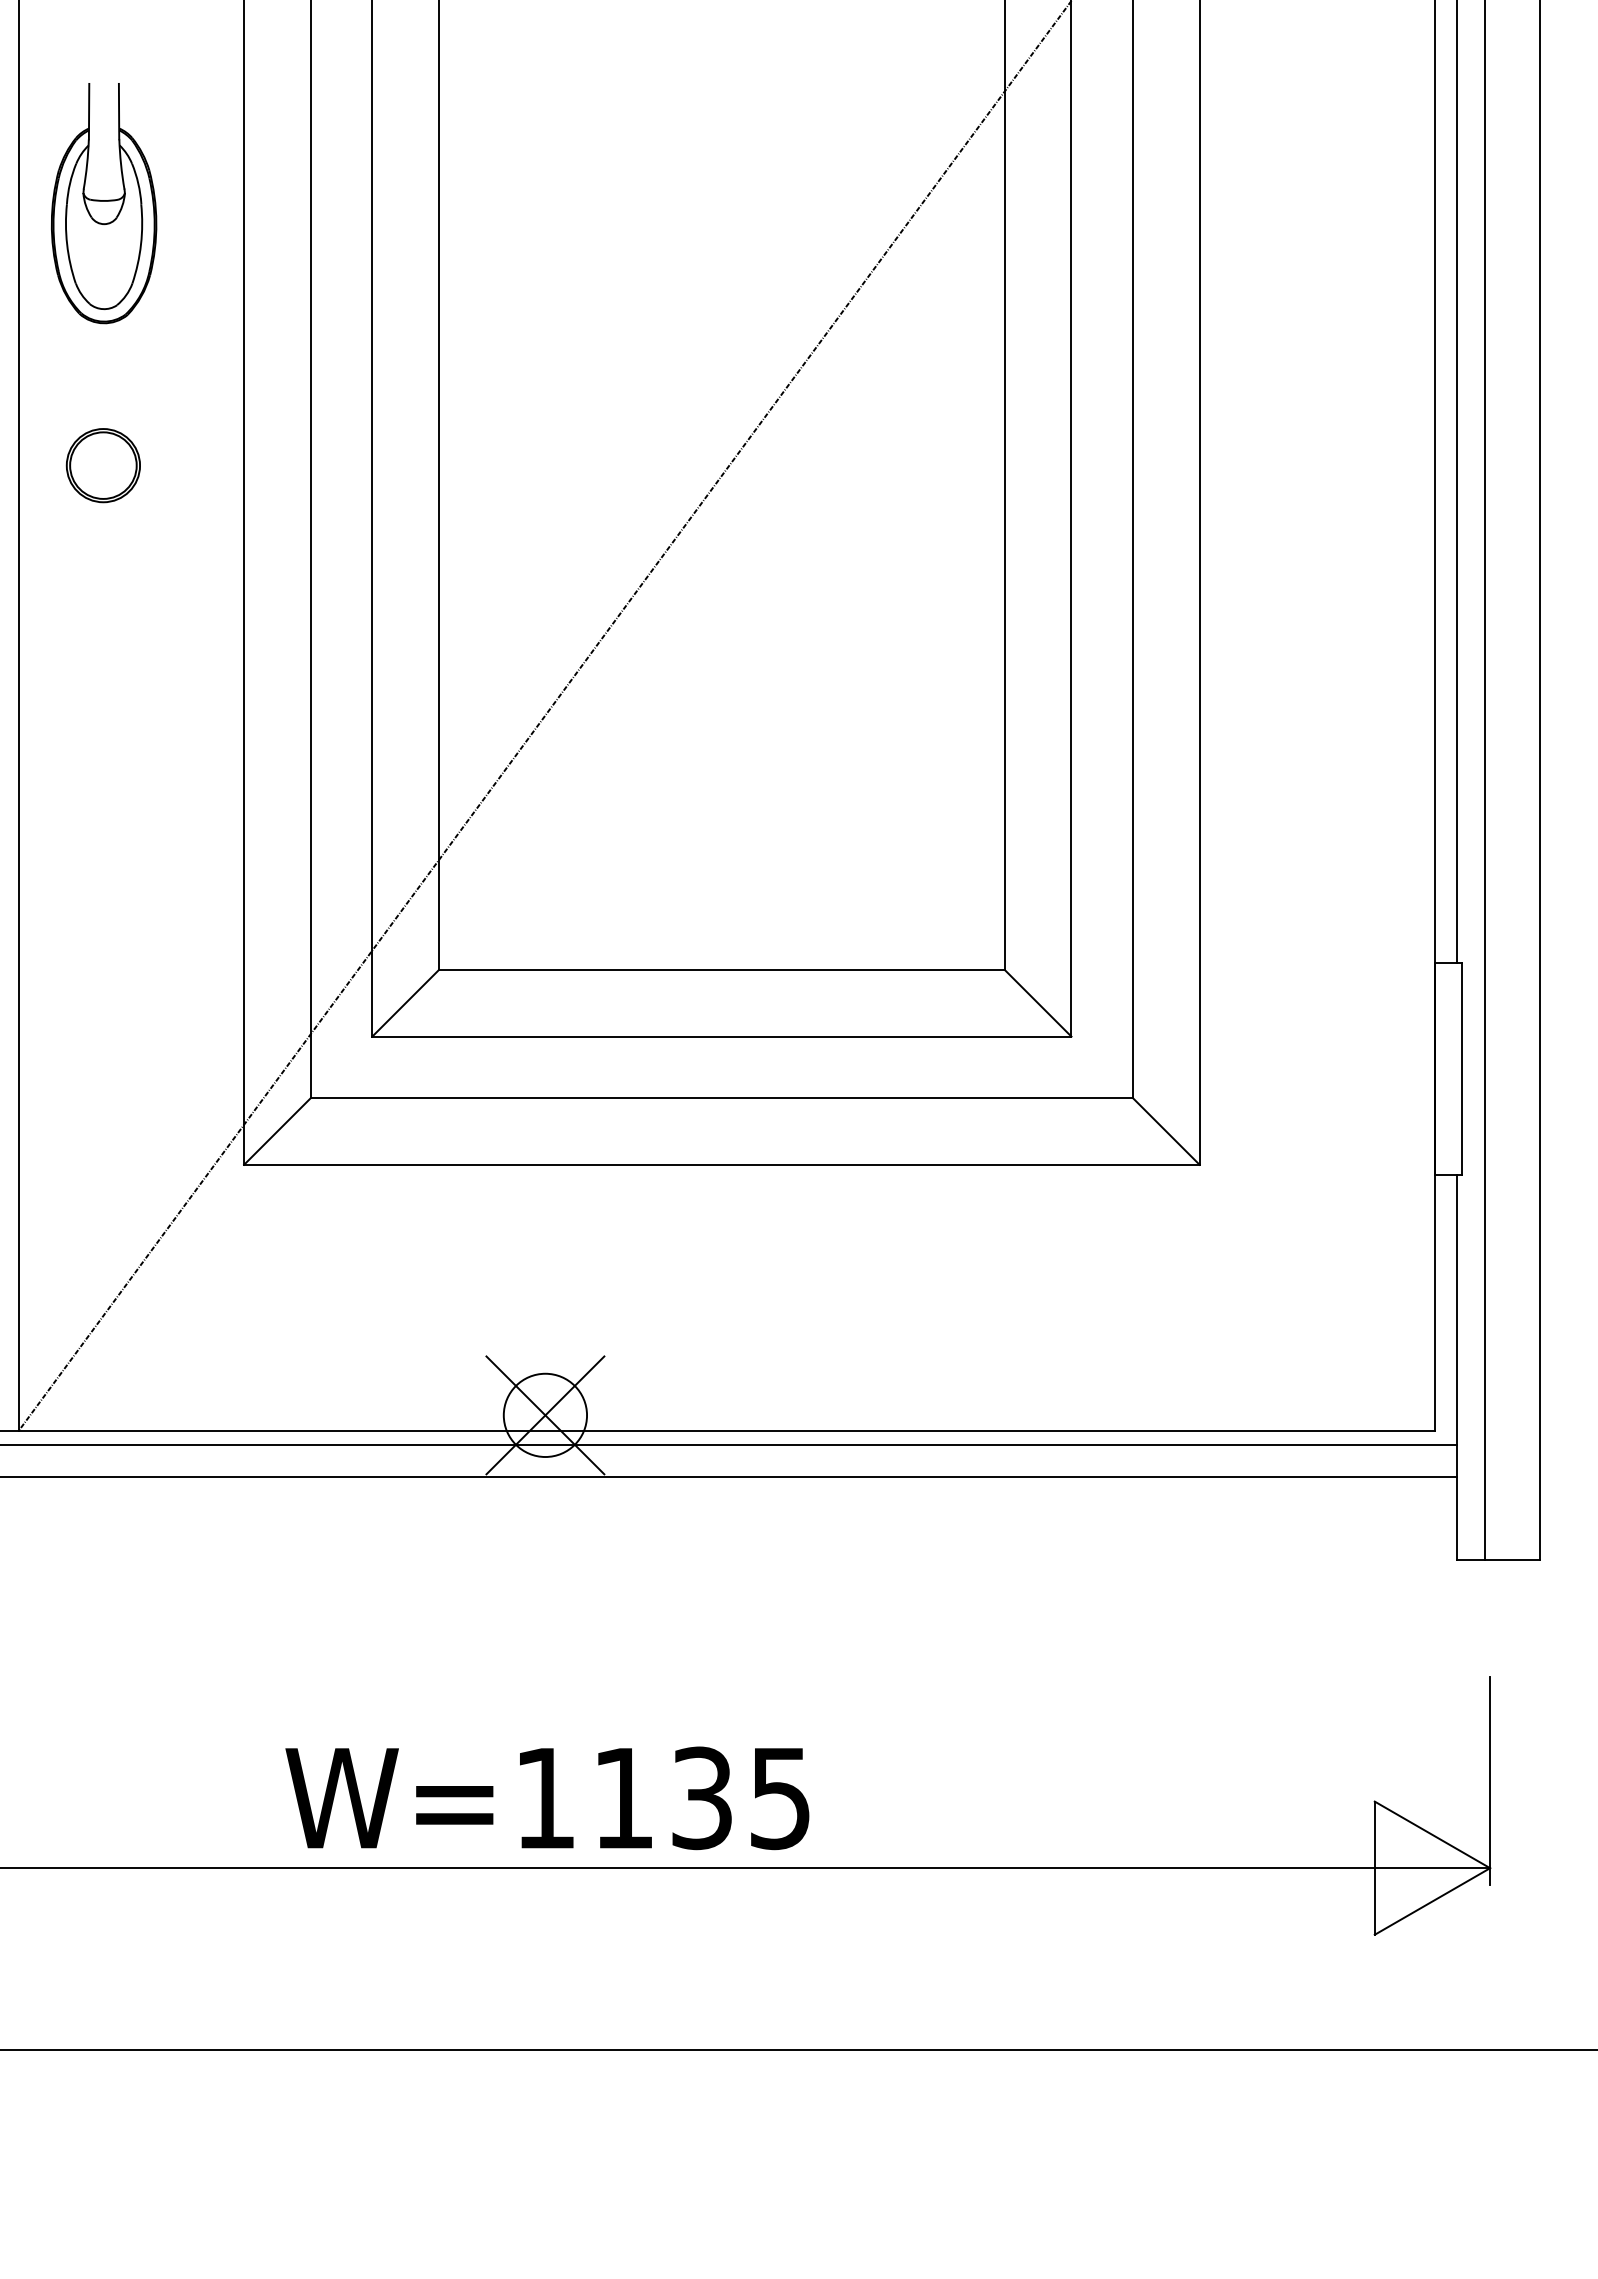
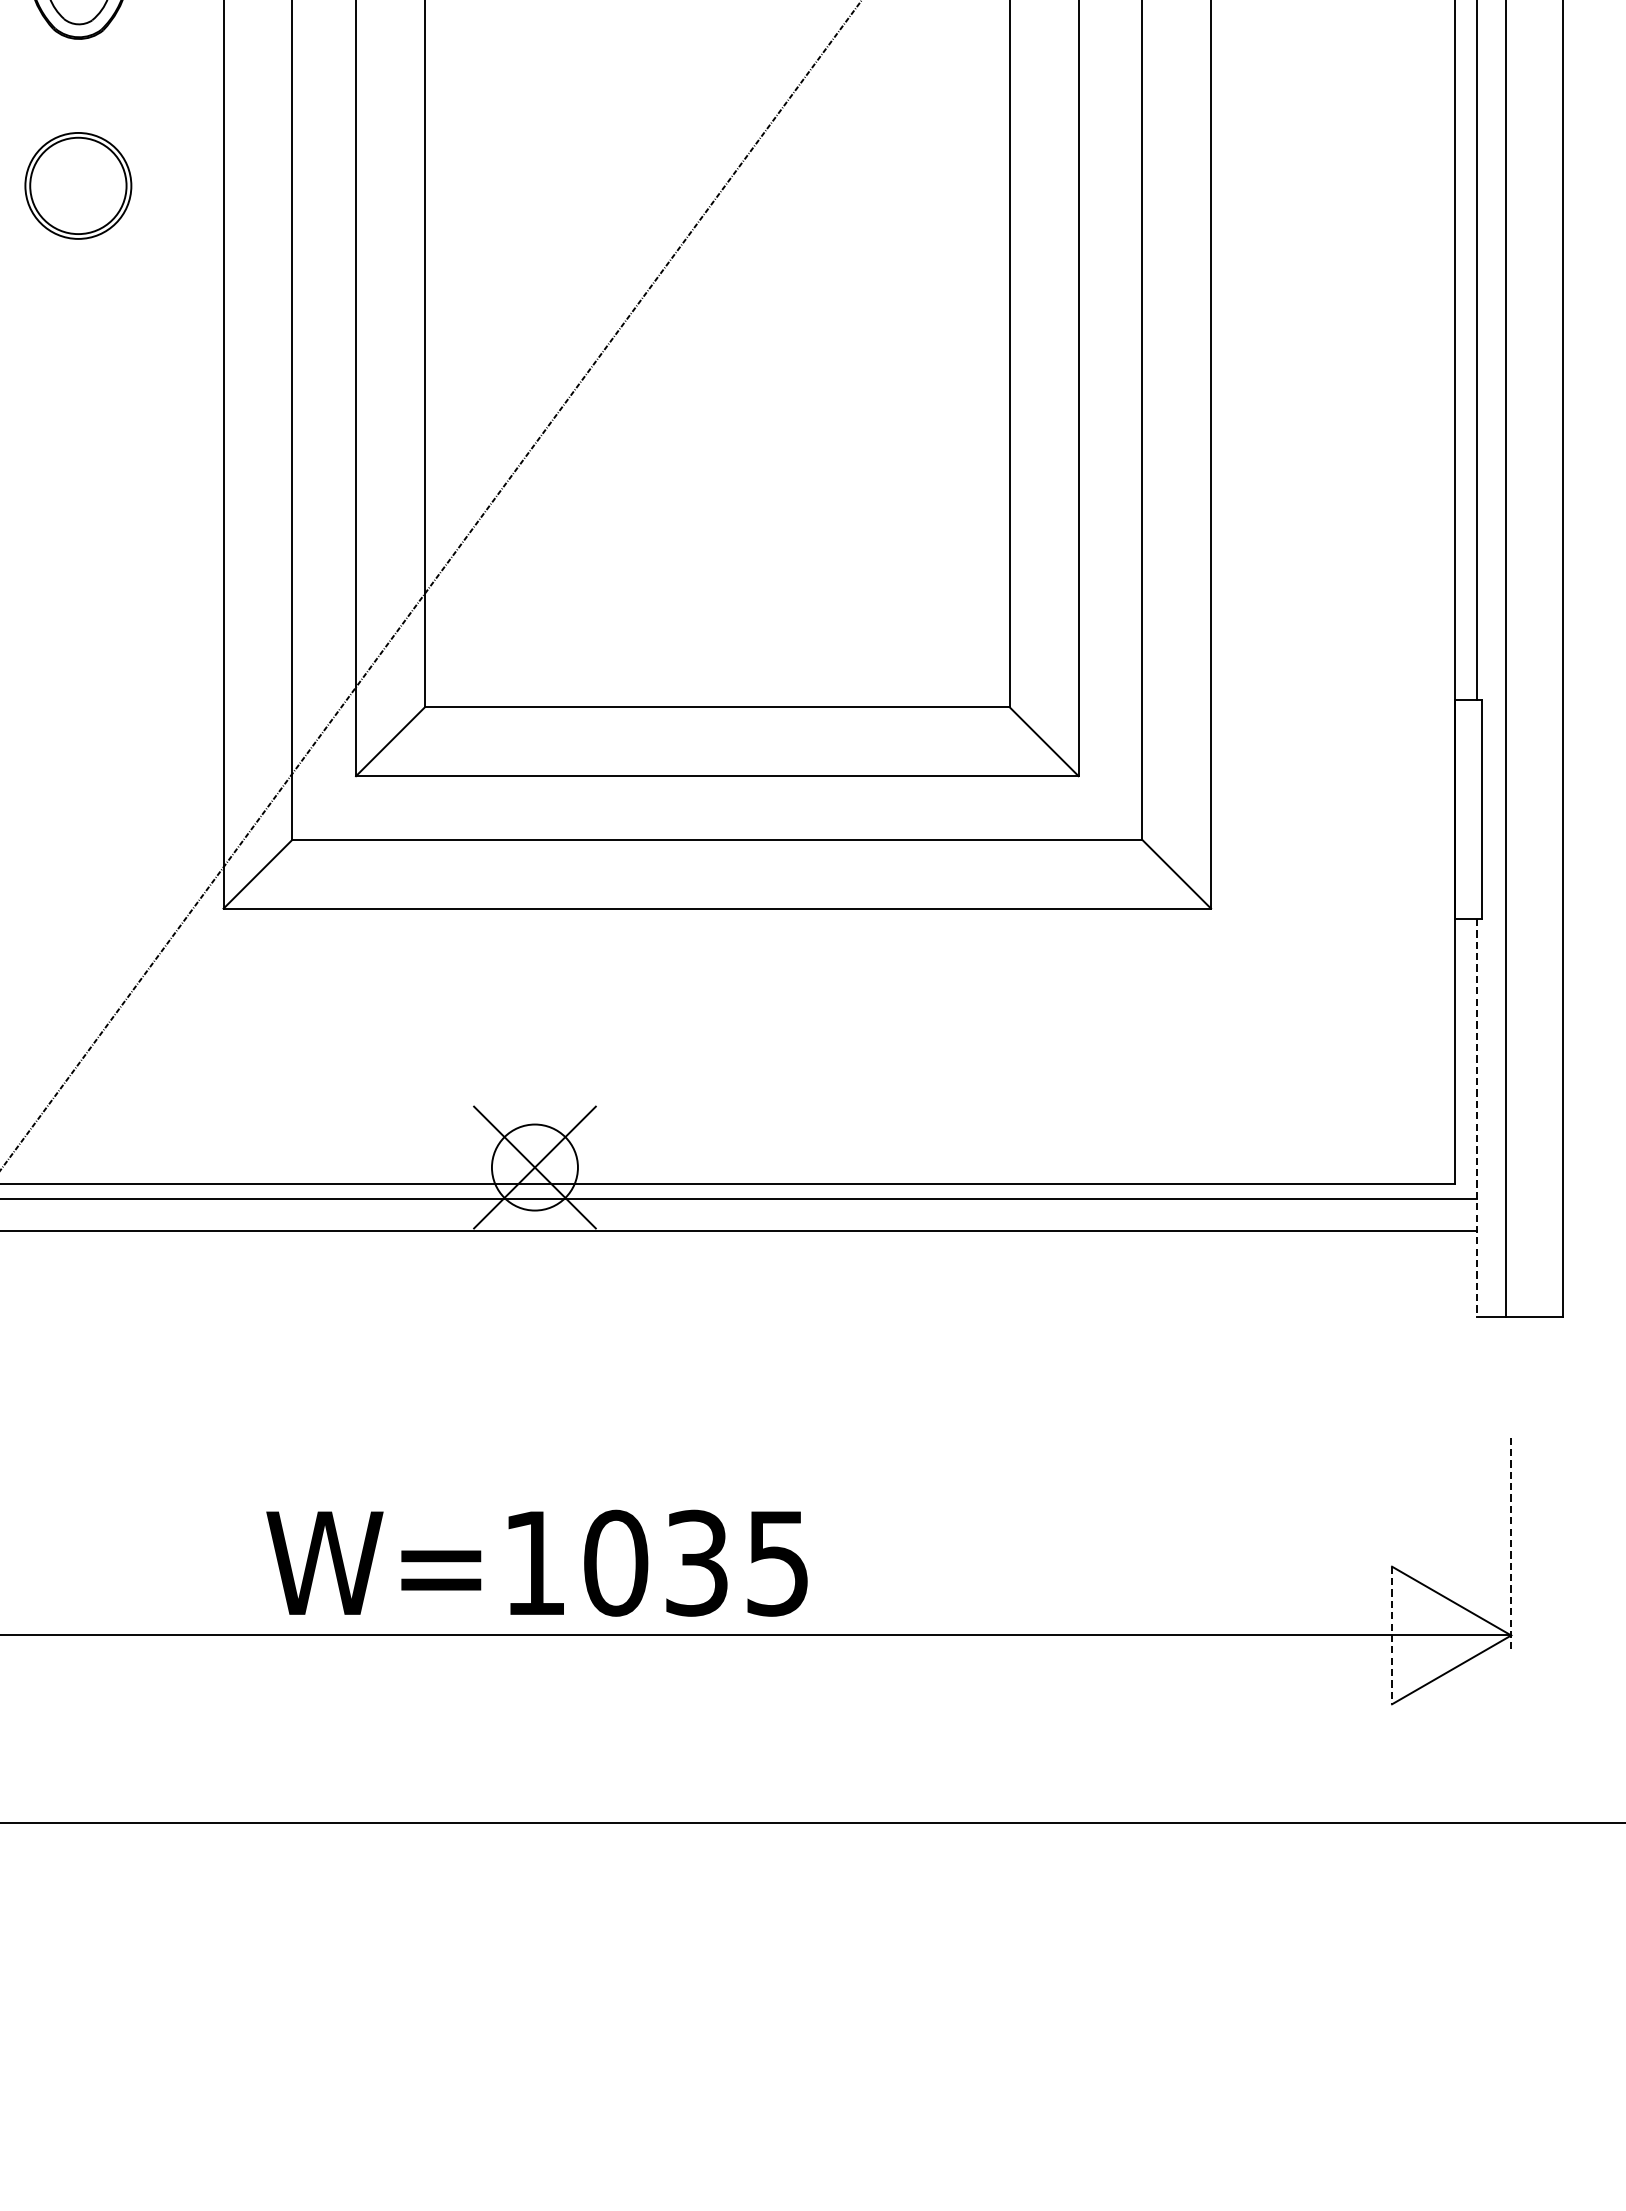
part: (102, 465) -> (77, 185), size x1.4
line: (1456, 1367) -> (1476, 1118), solid -> dashed
line: (1490, 1781) -> (1511, 1545), solid -> dashed
text: (623, 1798) -> (615, 1563), W=1135 -> W=1035
line: (1374, 1868) -> (1391, 1635), solid -> dashed

